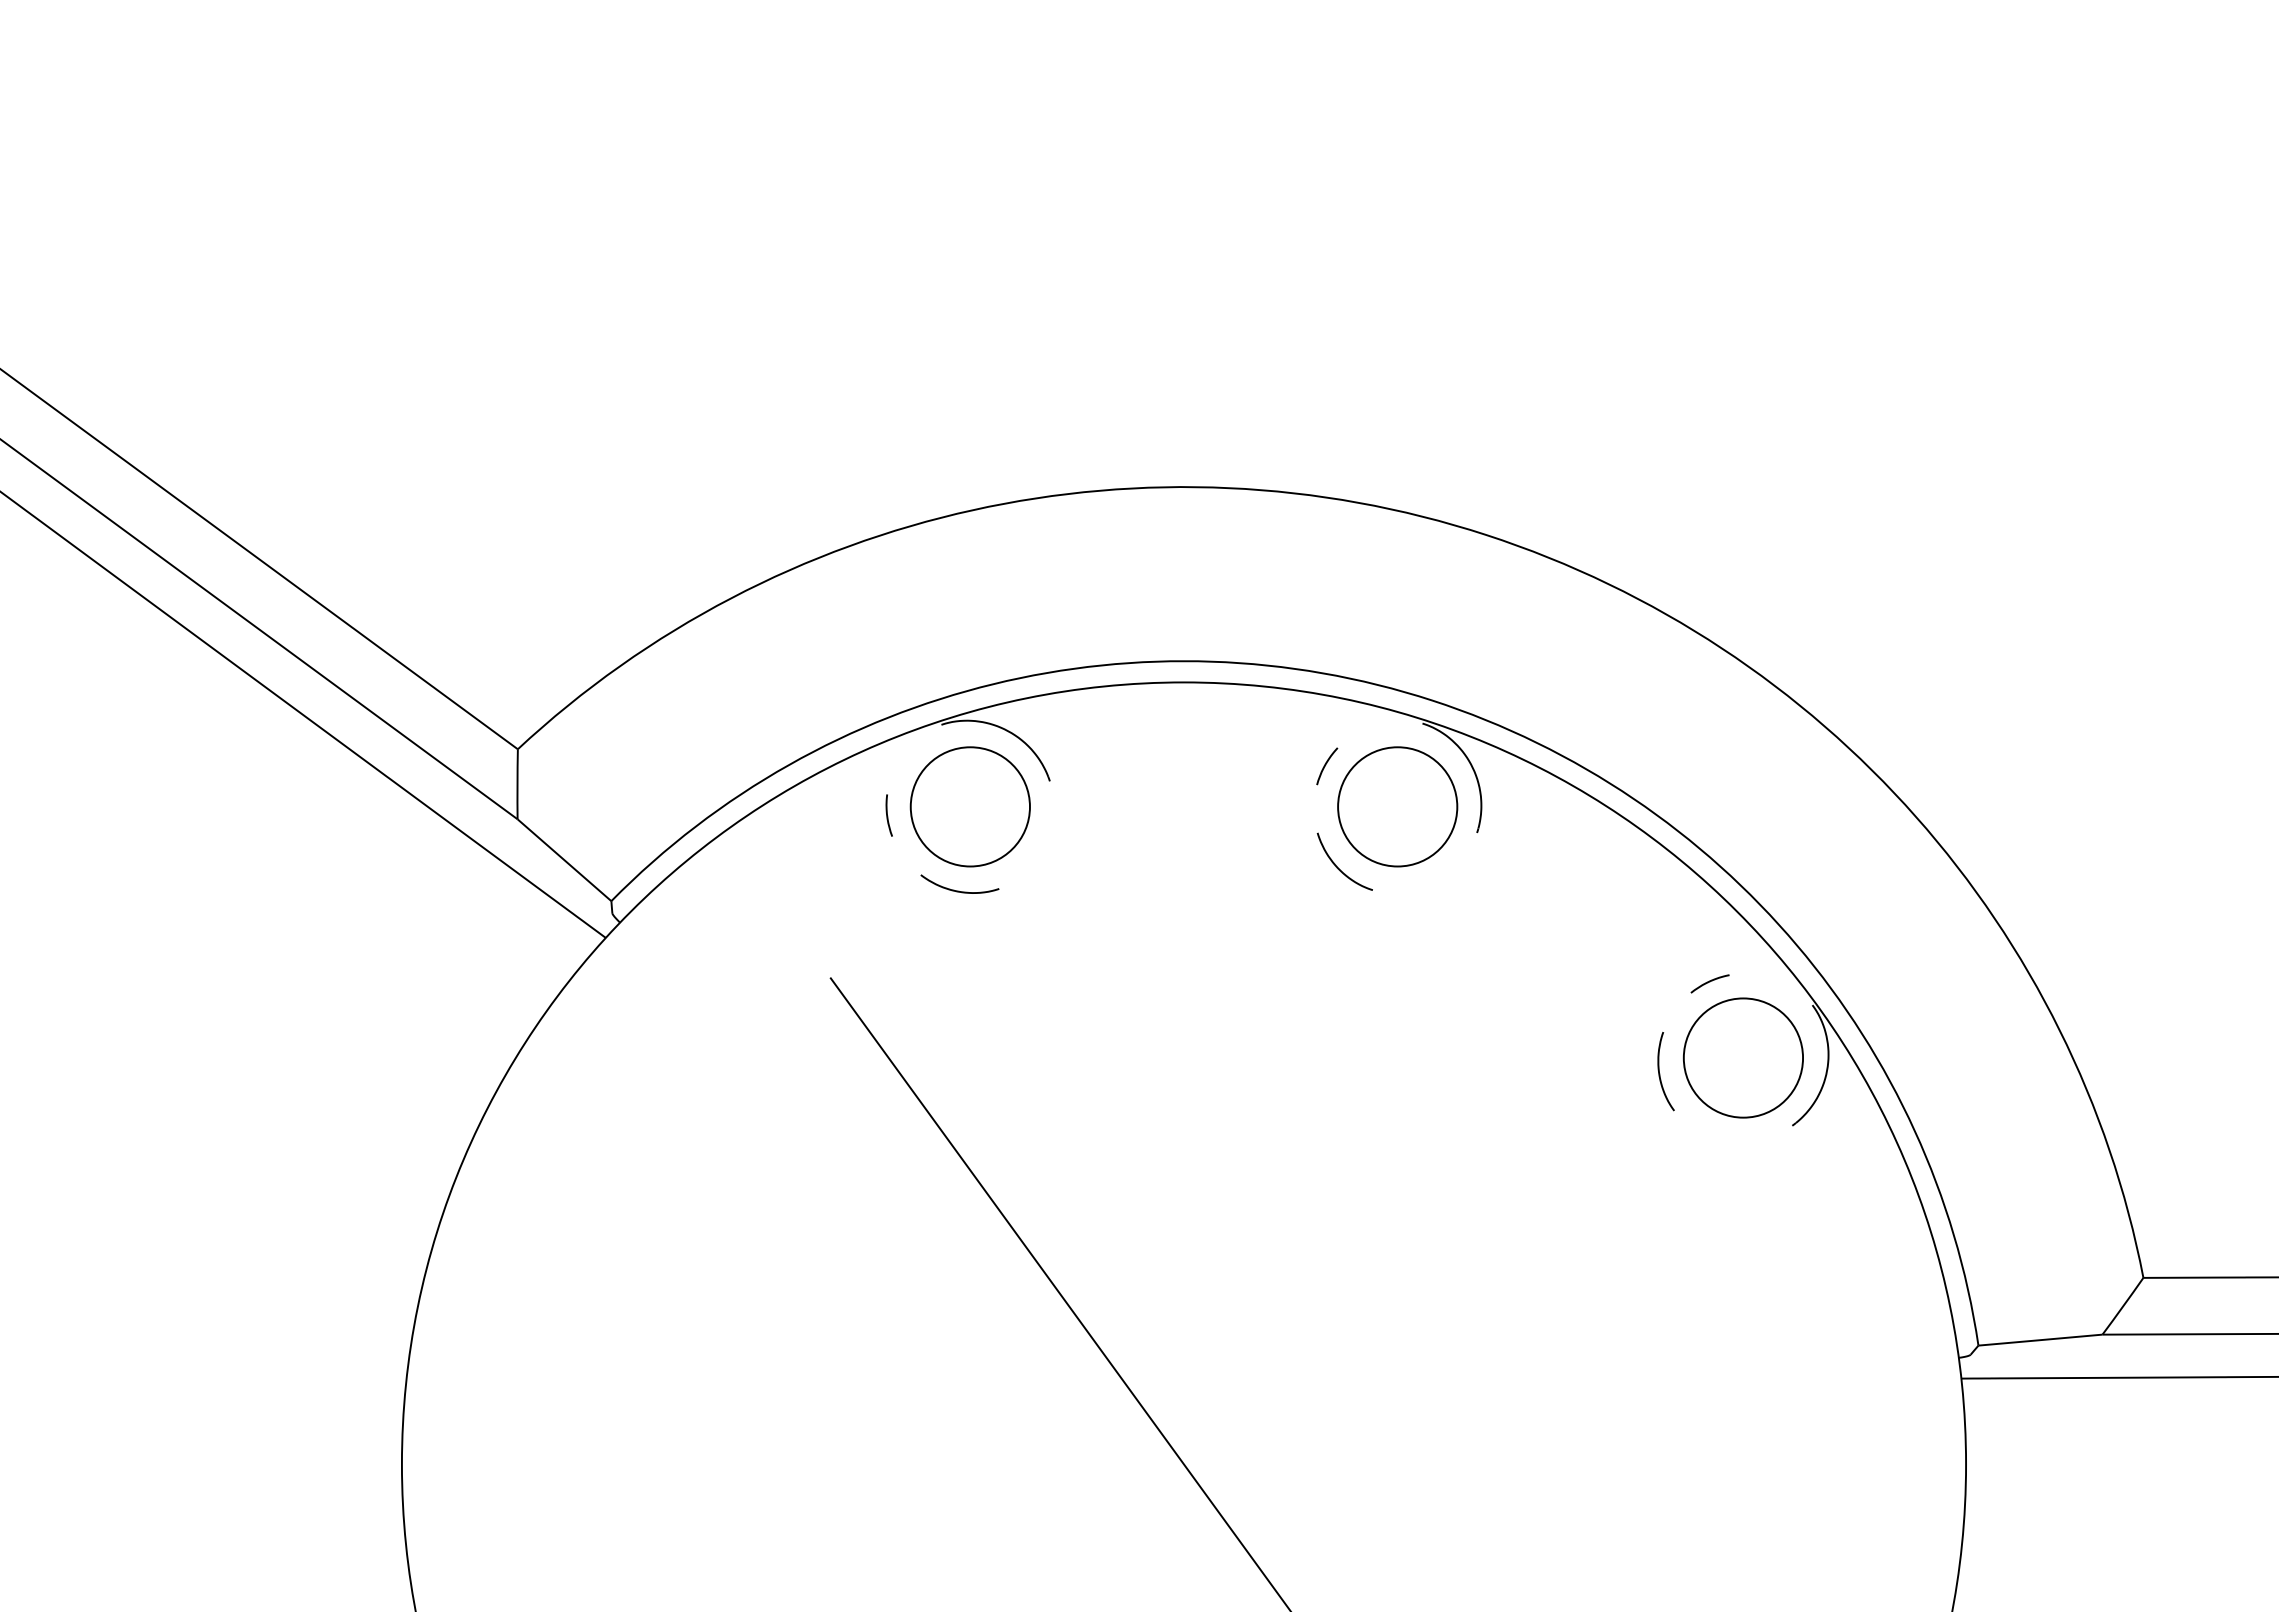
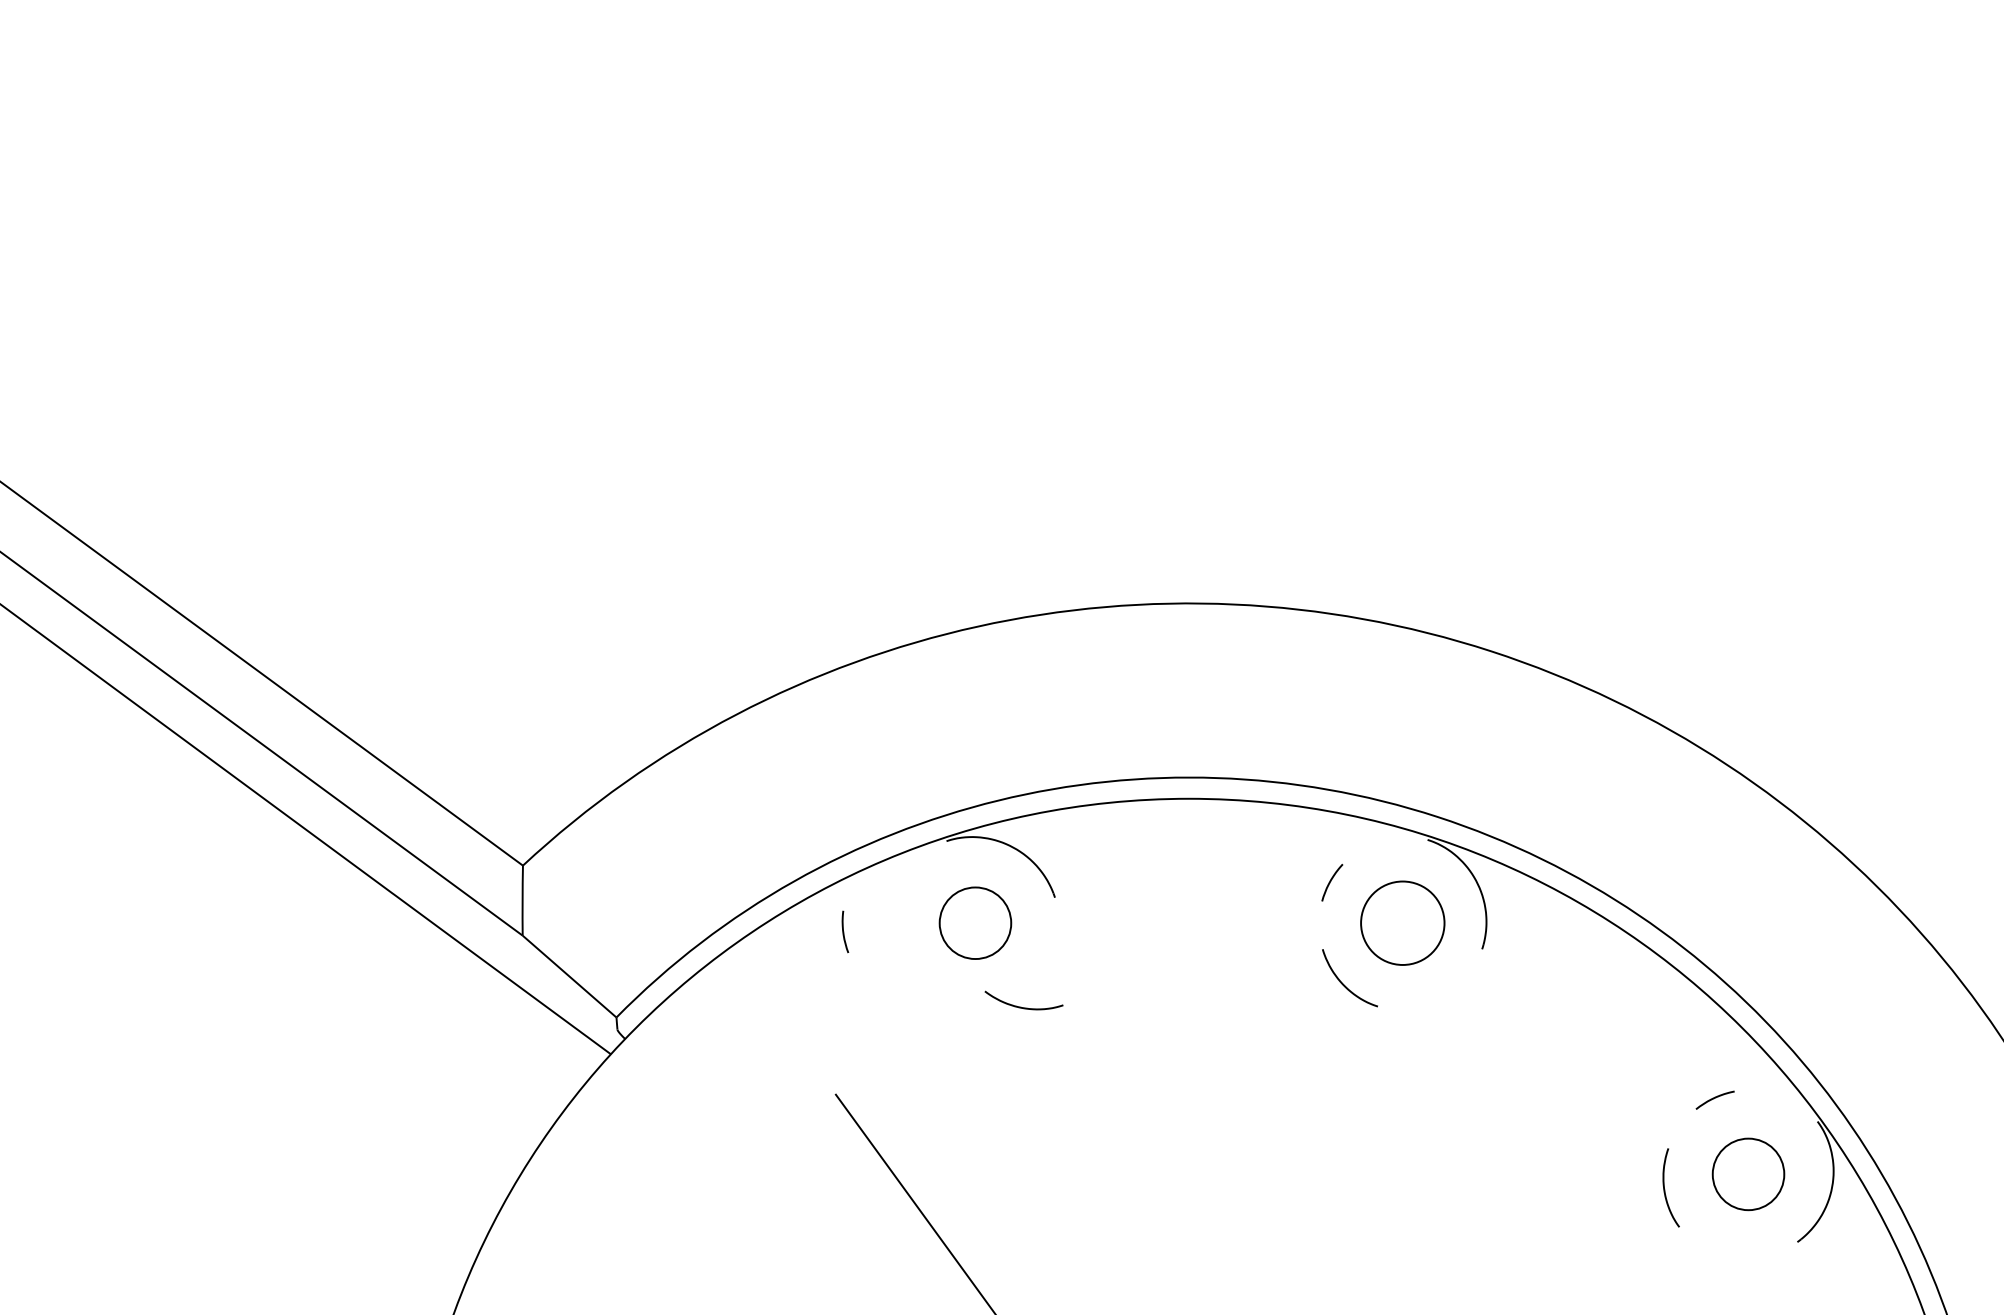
circle: (969, 806) -> (974, 922), size x0.6
circle: (1397, 806) -> (1402, 922), size x0.7
curve: (887, 815) -> (843, 931), moved
curve: (959, 890) -> (1023, 1006), moved
circle: (1743, 1057) -> (1748, 1173), size x0.6

